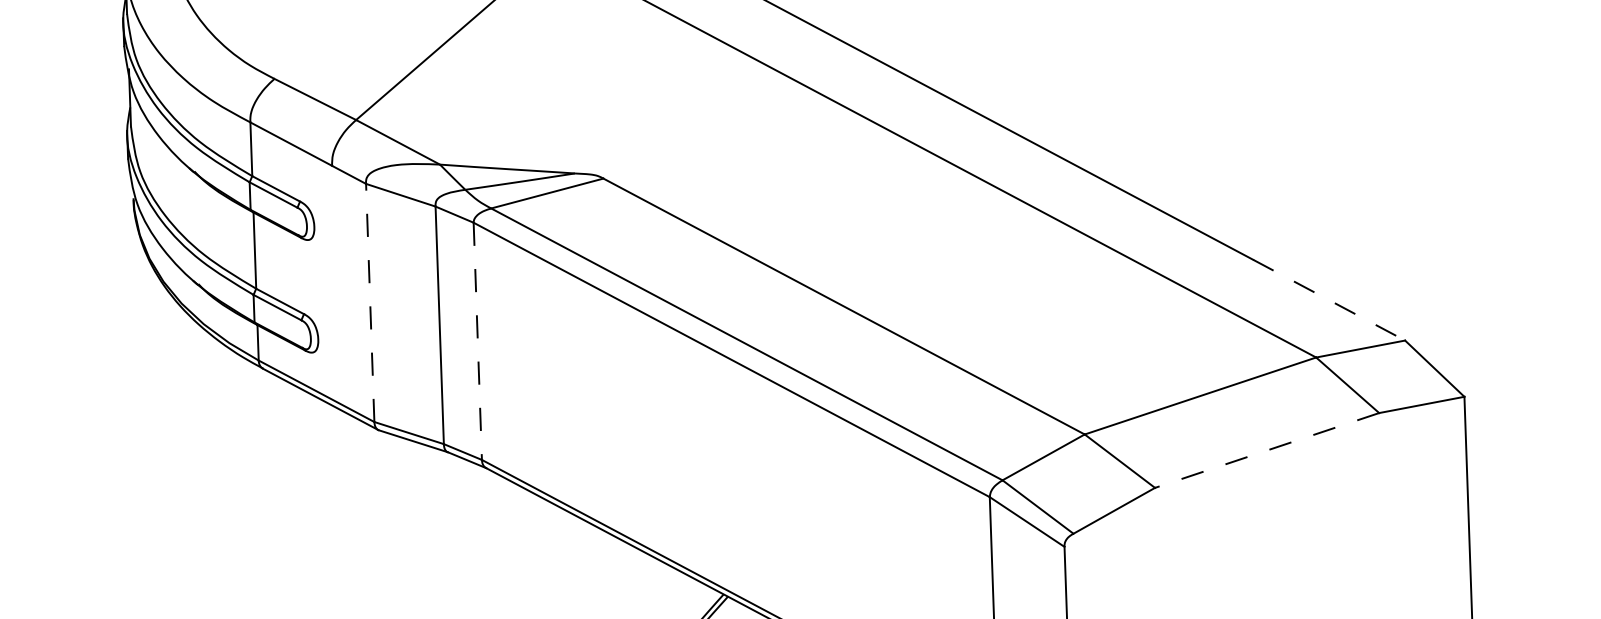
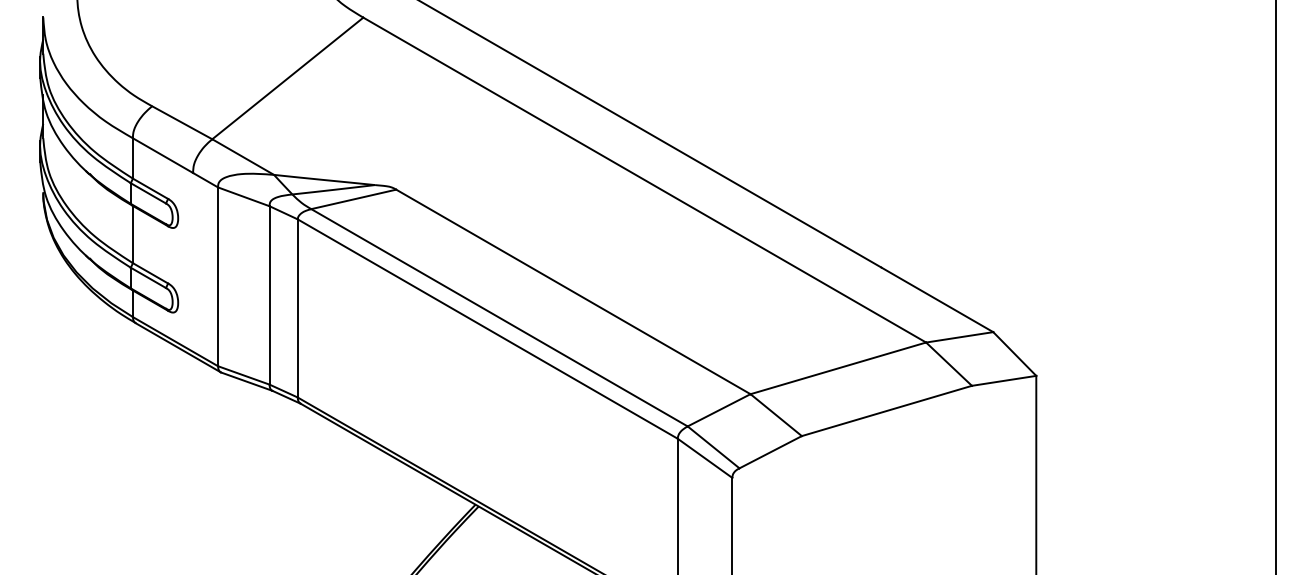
line: (1329, 299) -> (937, 299), dashed -> solid
line: (370, 302) -> (218, 276), dashed -> solid
line: (477, 341) -> (297, 308), dashed -> solid
line: (1266, 449) -> (886, 410), dashed -> solid

